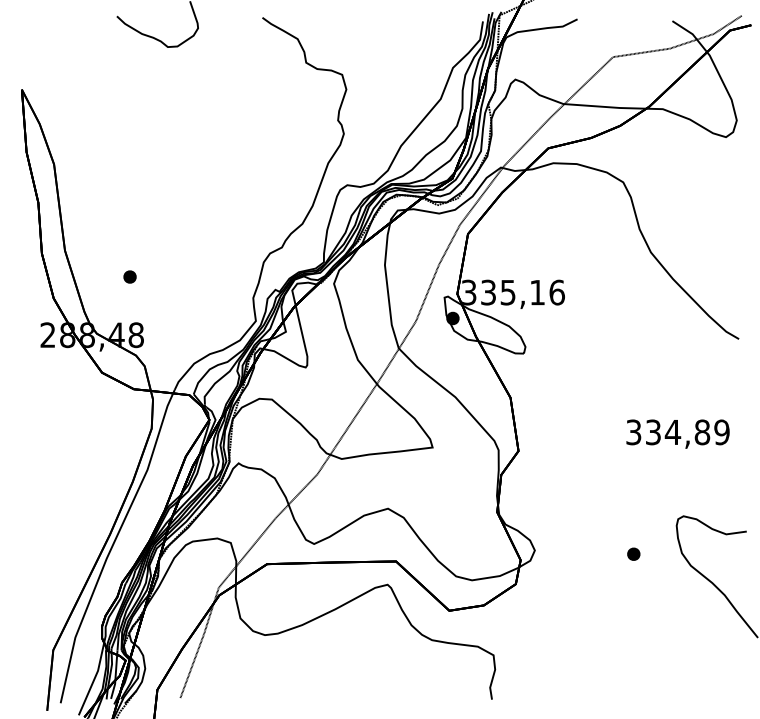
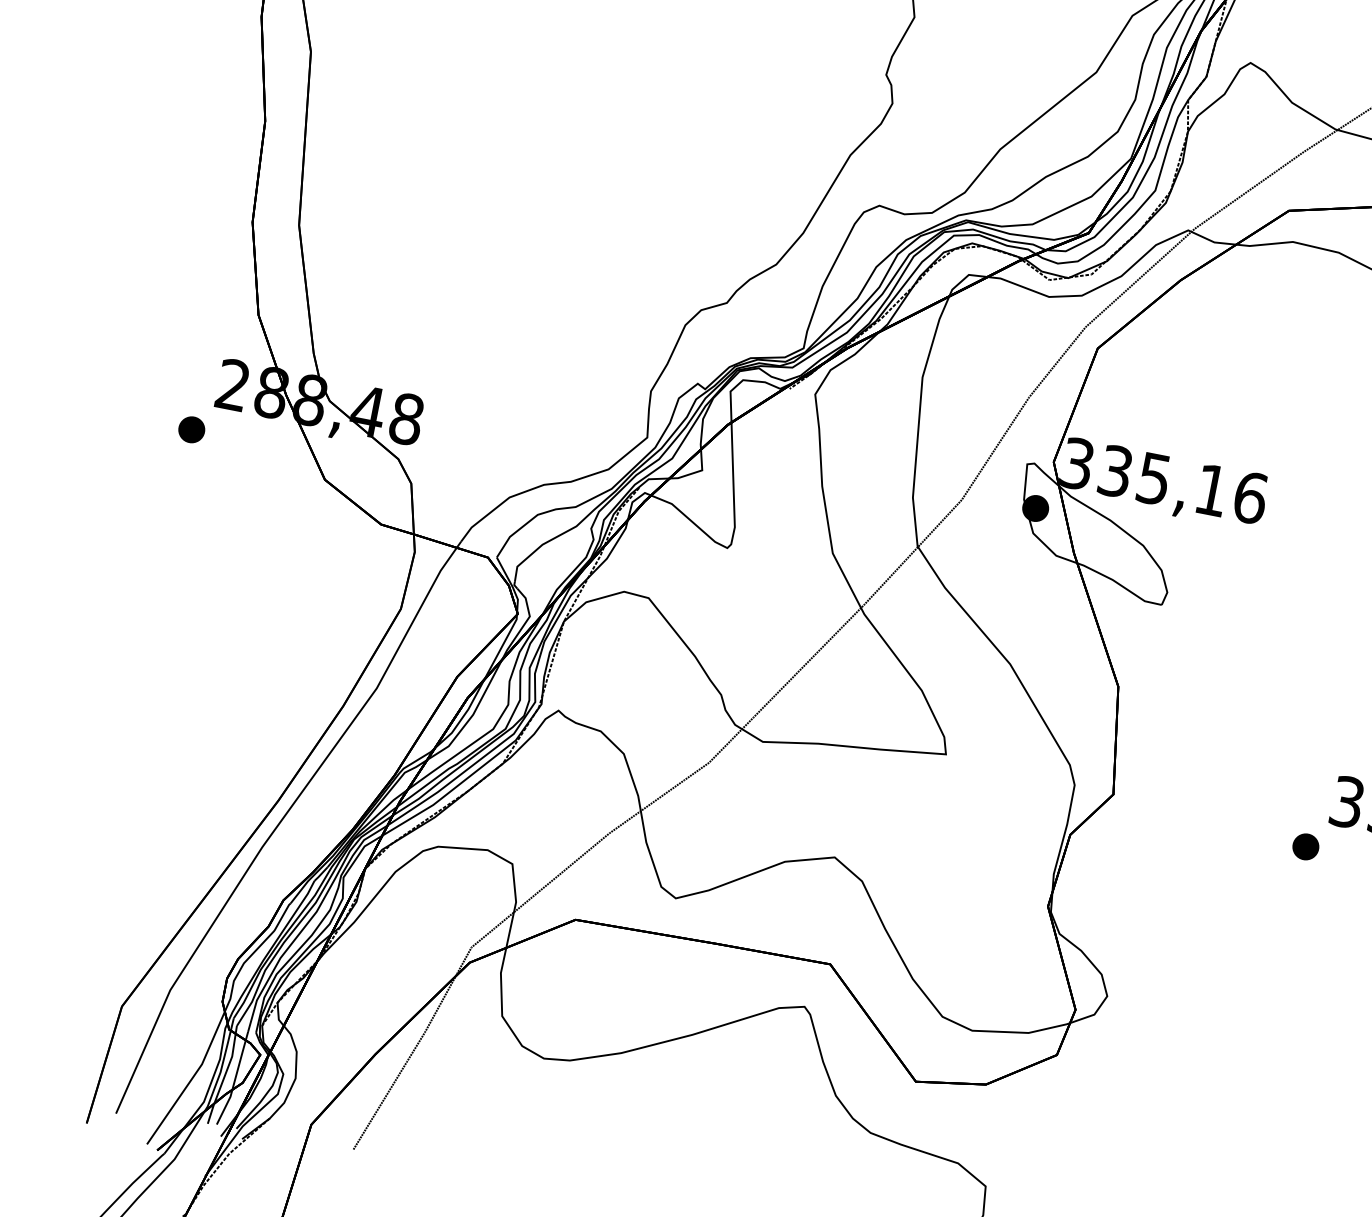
part: (129, 276) -> (190, 428), moved
part: (633, 553) -> (1305, 845), moved

